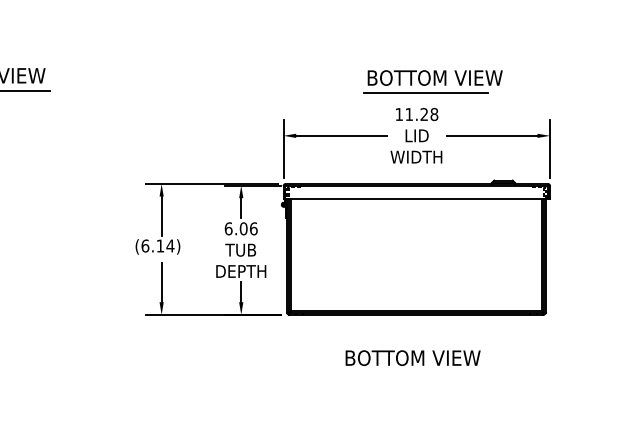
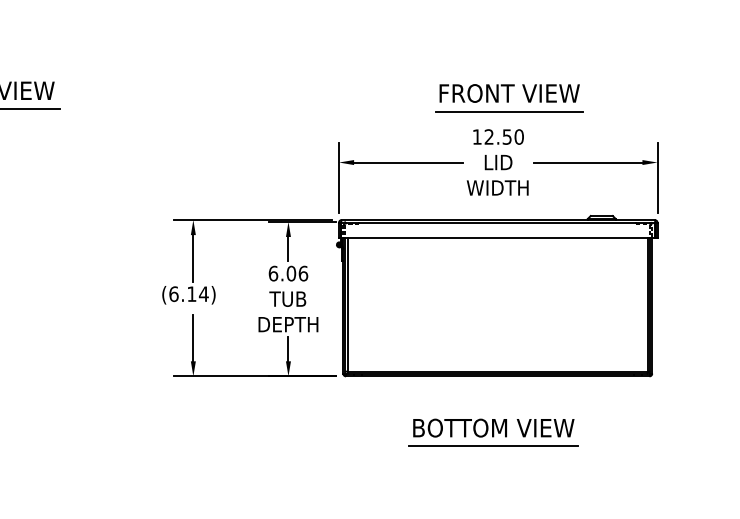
text: (435, 78) -> (520, 93), BOTTOM VIEW -> FRONT VIEW
text: (421, 114) -> (503, 136), 11.28 -> 12.50
line: (412, 372) -> (493, 445), added

